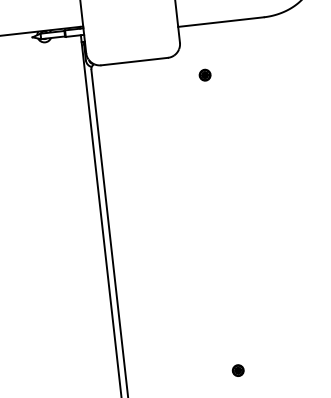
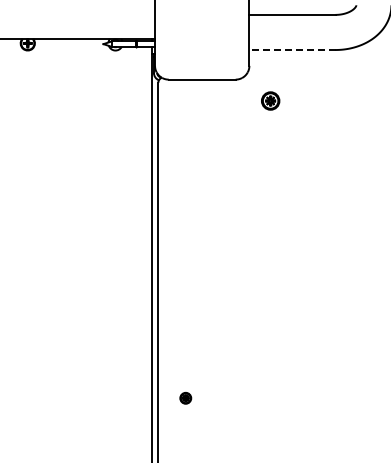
line: (220, 22) -> (291, 50), solid -> dashed
part: (204, 74) -> (270, 100), size x1.6
part: (237, 369) -> (185, 397), moved

